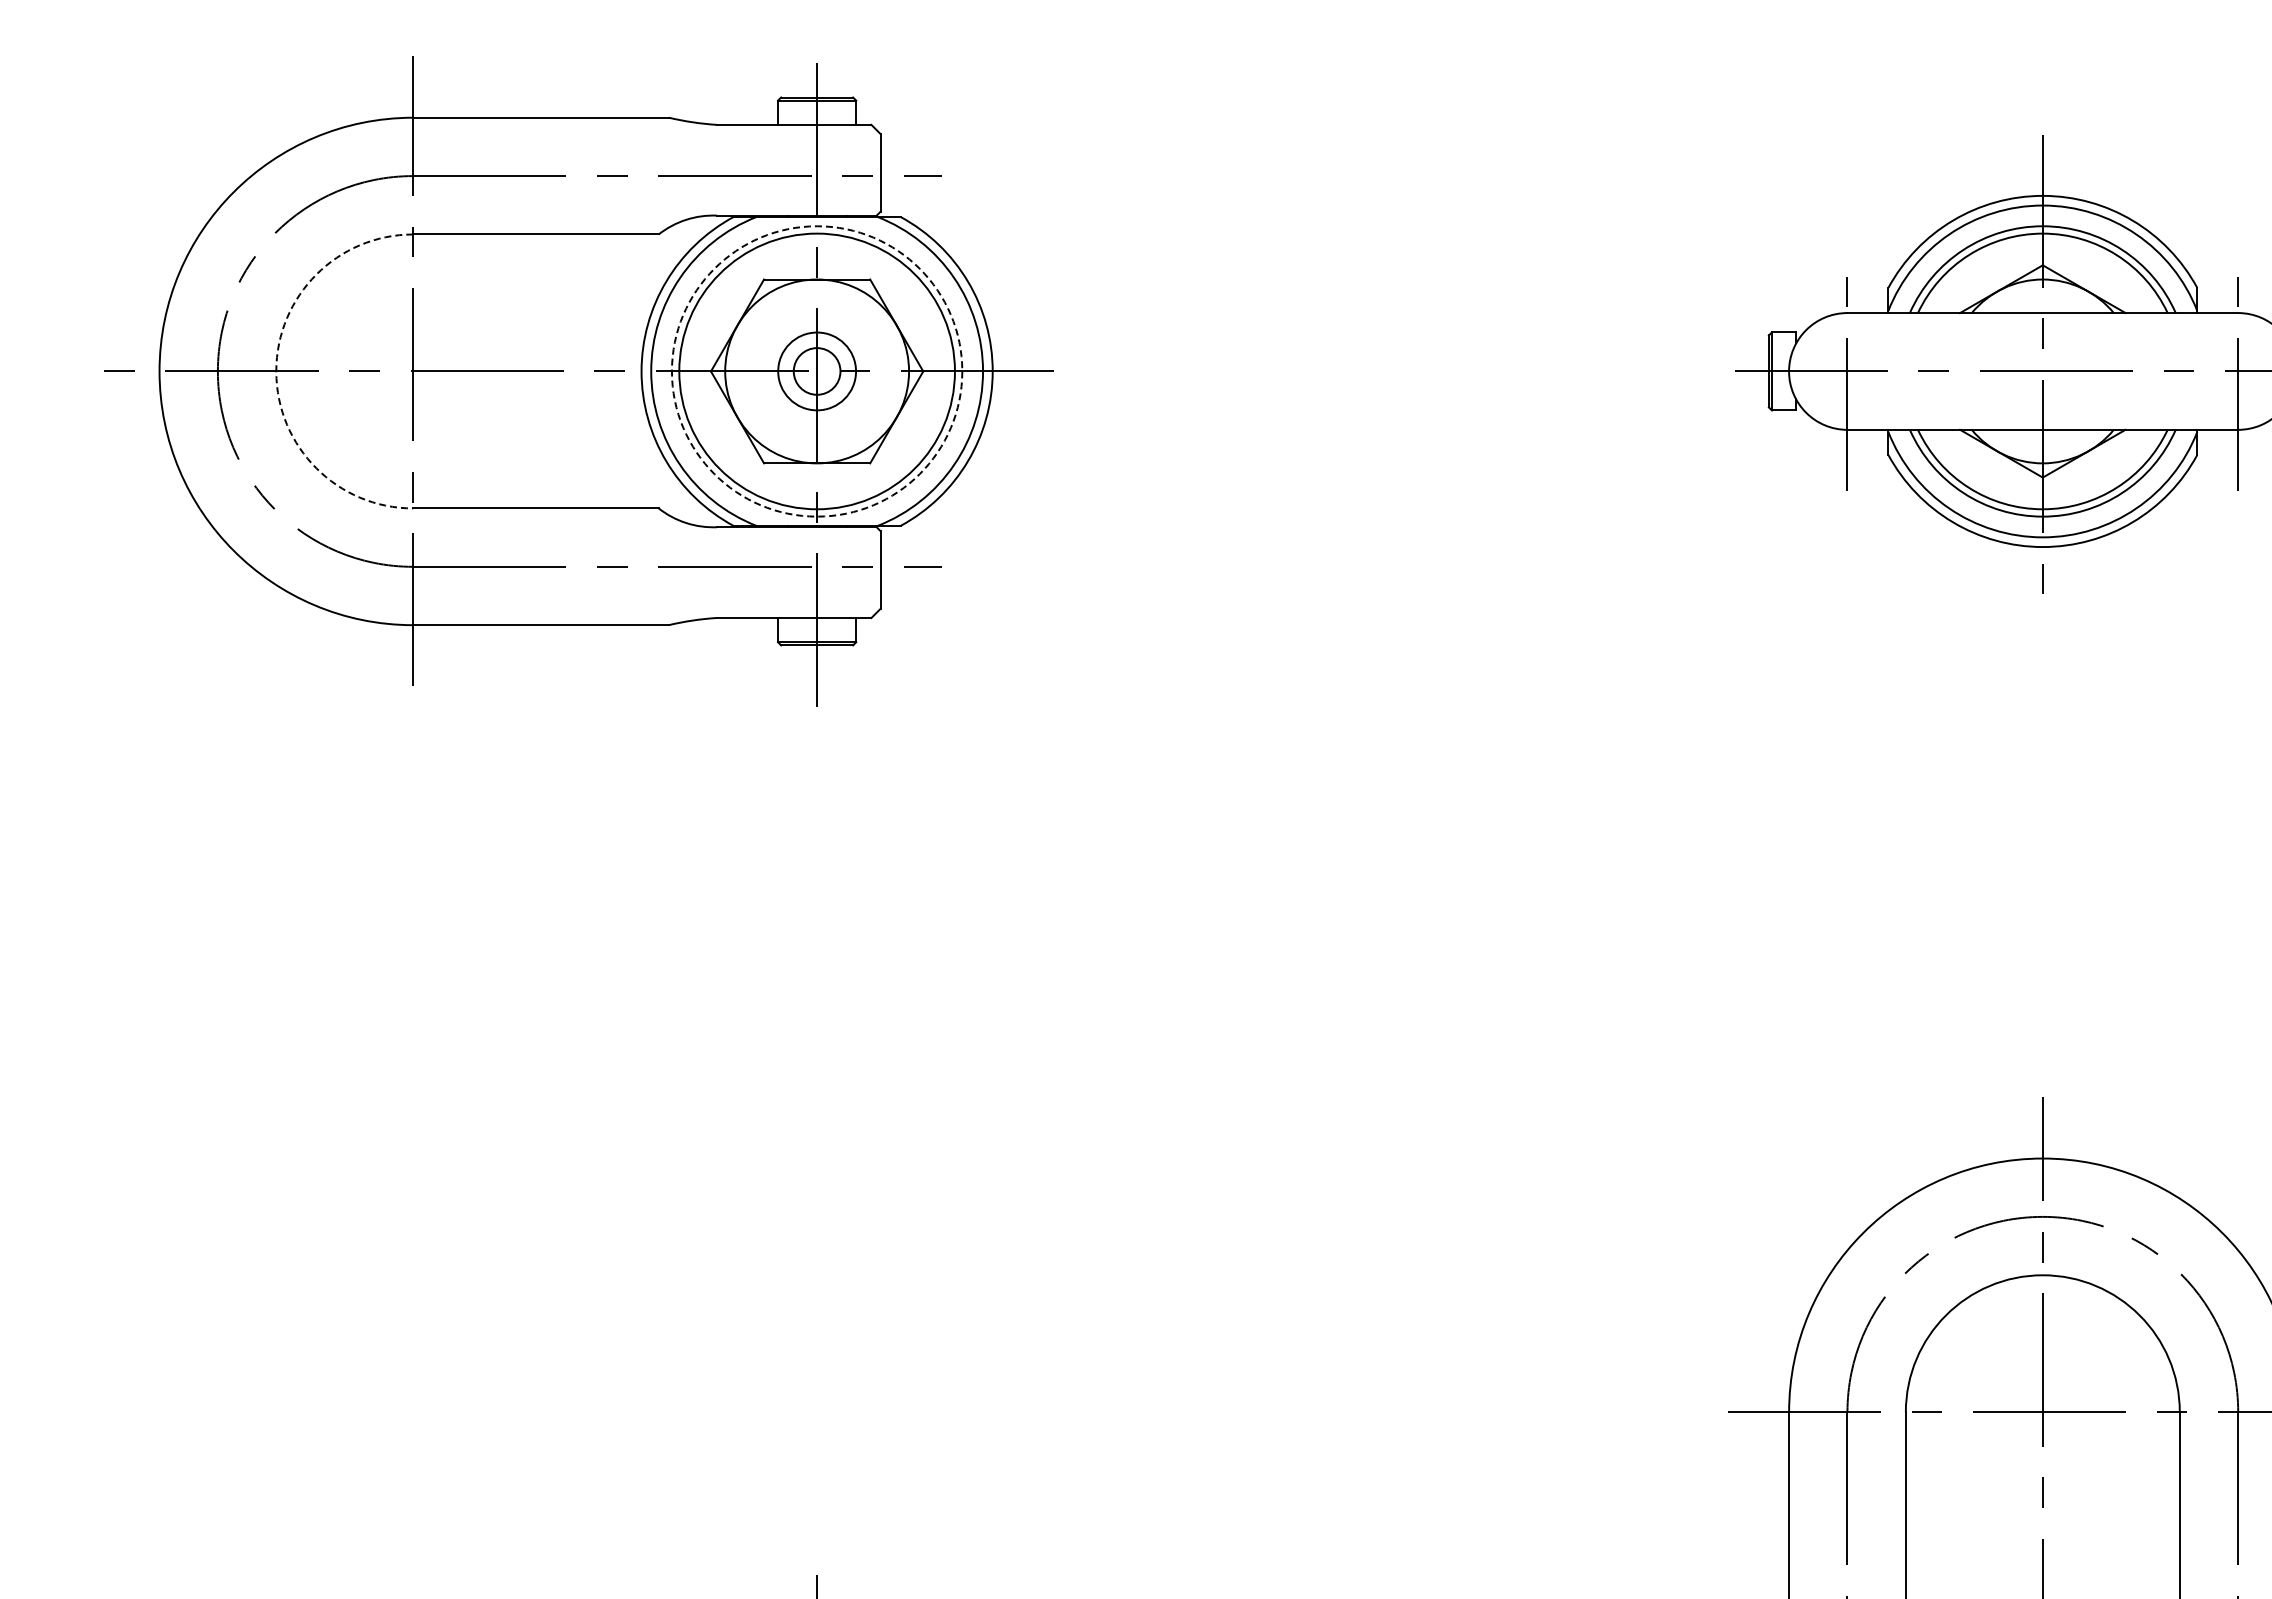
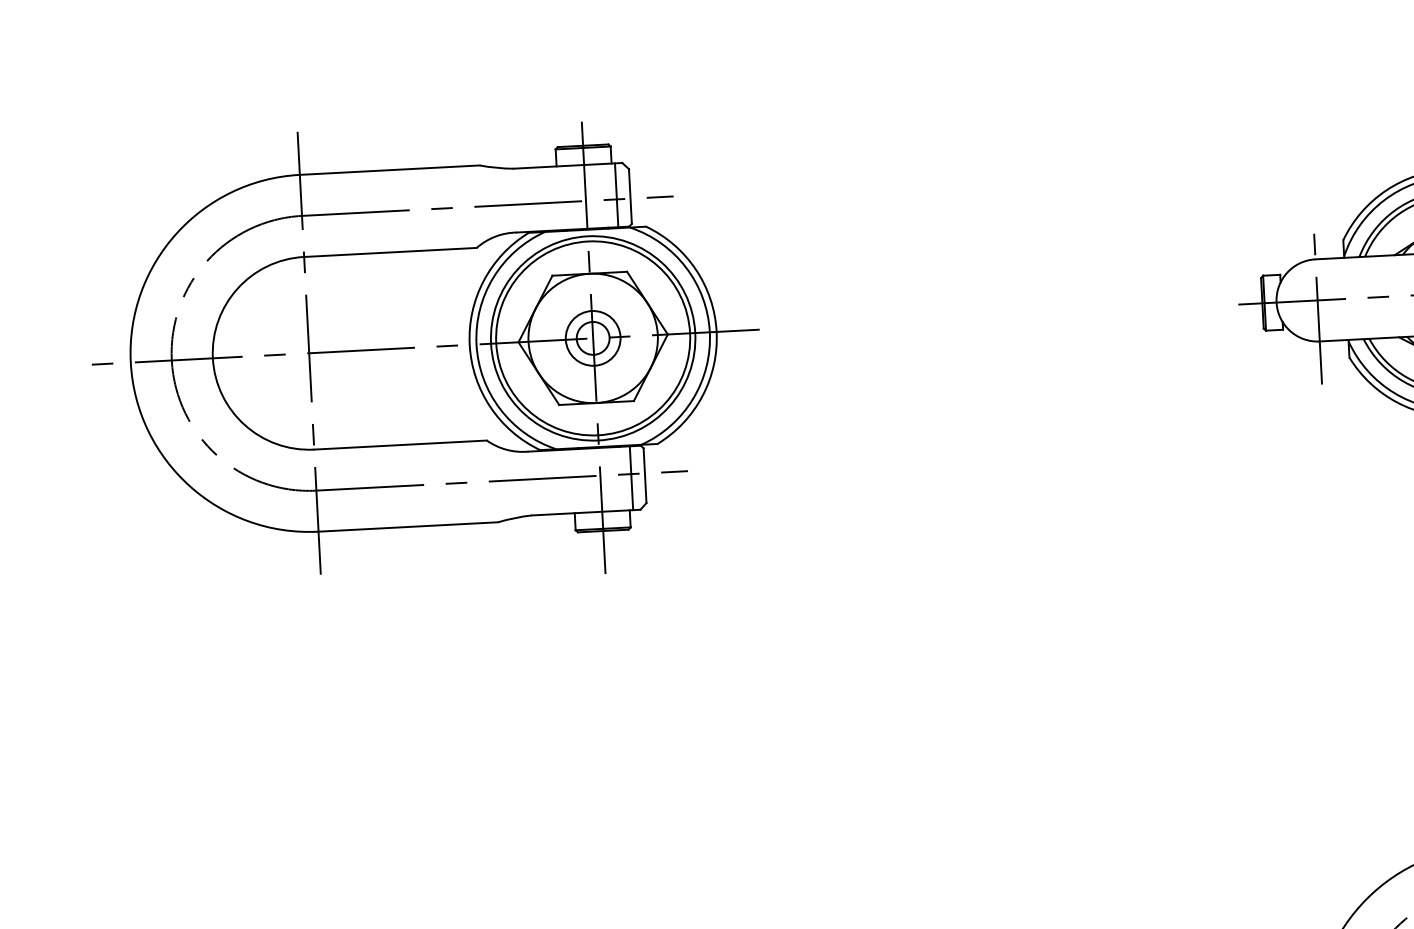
line: (861, 169) -> (616, 194), added
arc: (276, 371) -> (213, 358), dashed -> solid
circle: (816, 371) -> (592, 338), dashed -> solid
line: (861, 572) -> (631, 478), added

